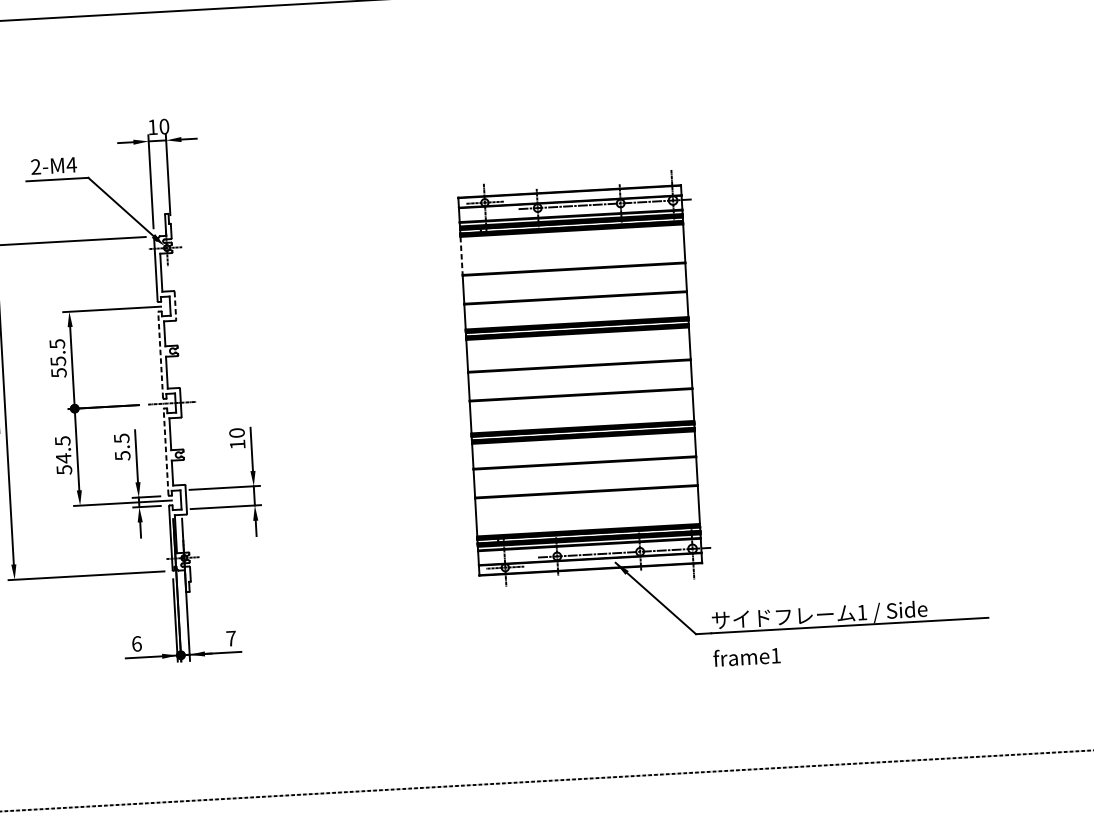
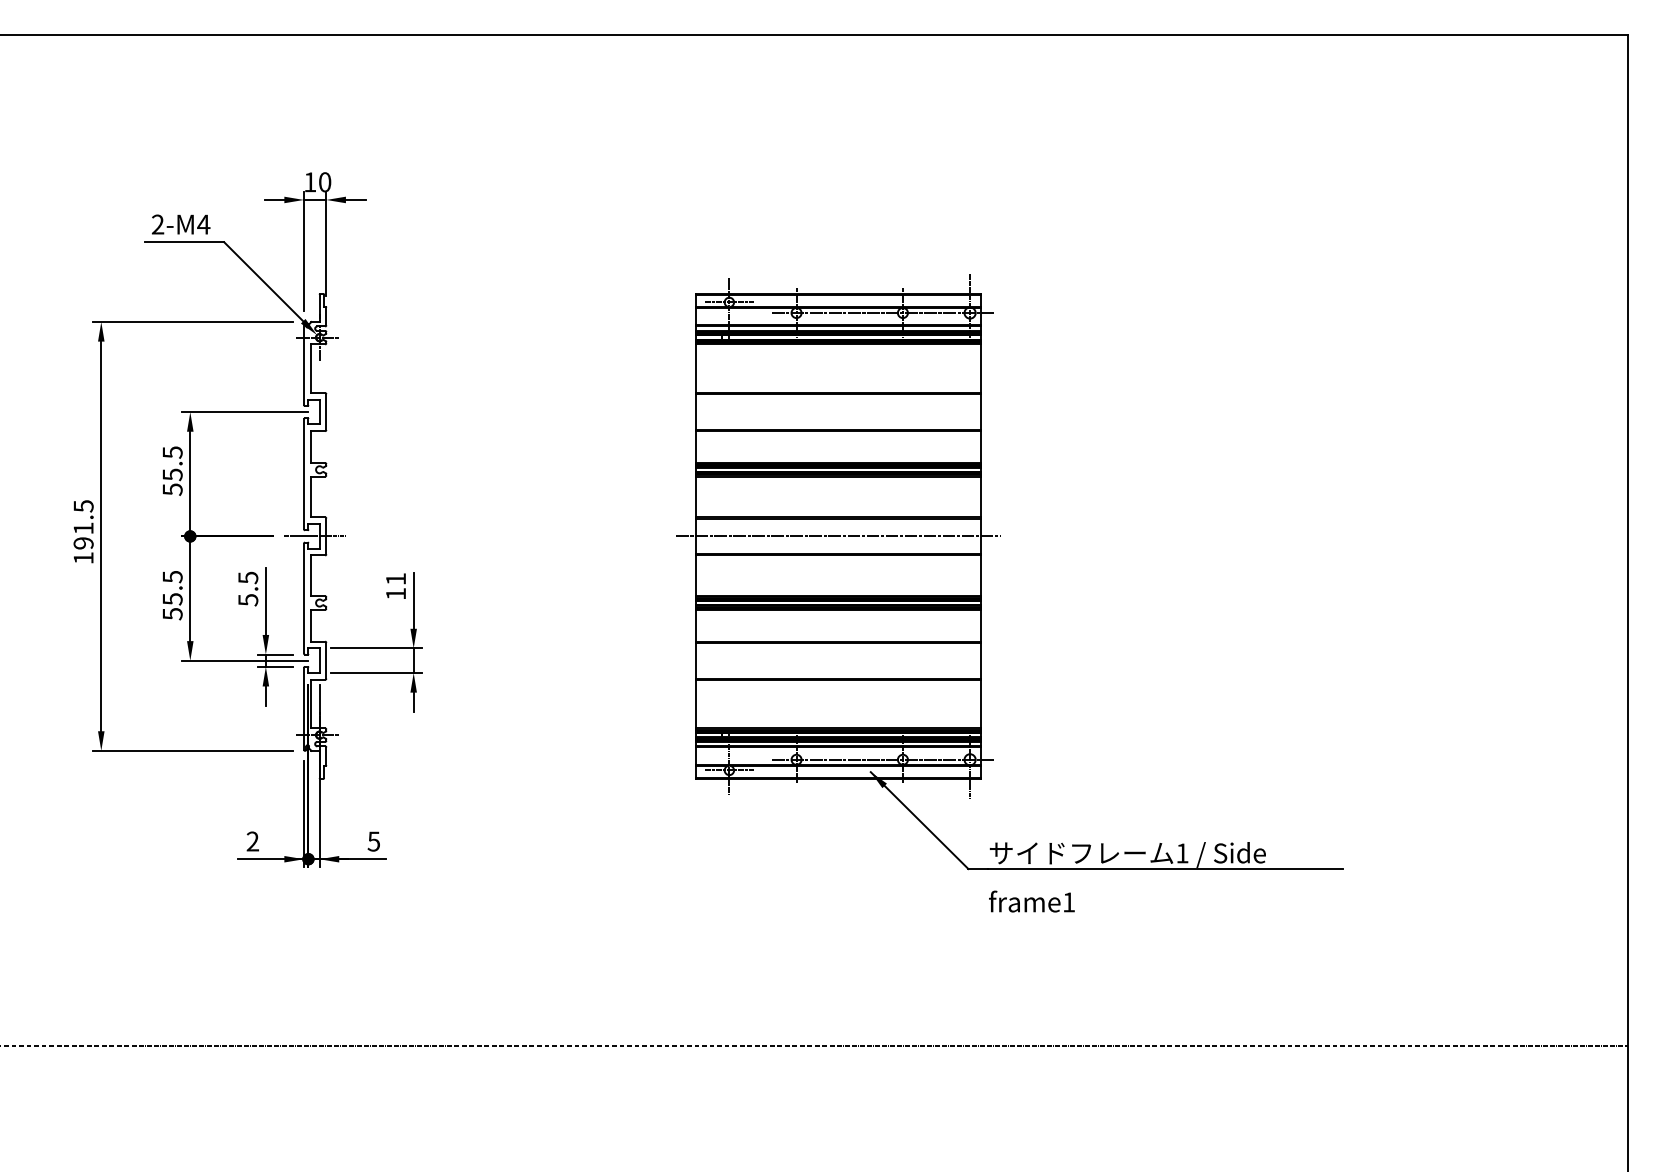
line: (461, 256) -> (695, 369), dashed -> solid
line: (175, 306) -> (326, 412), dashed -> solid
line: (160, 355) -> (303, 474), dashed -> solid
line: (580, 380) -> (838, 536), added
text: (237, 433) -> (396, 579), 10 -> 11
line: (165, 452) -> (303, 598), dashed -> solid
text: (63, 457) -> (172, 598), 54.5 -> 55.5
text: (230, 638) -> (373, 841), 7 -> 5
text: (136, 643) -> (252, 841), 6 -> 2

